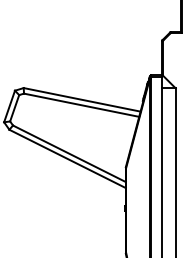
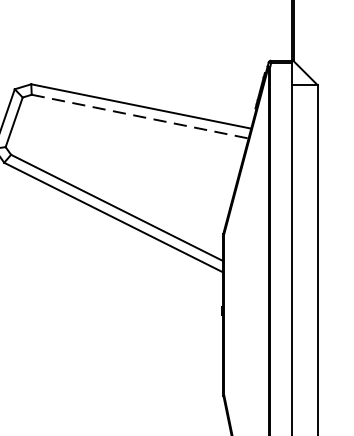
line: (81, 105) -> (139, 117), solid -> dashed

